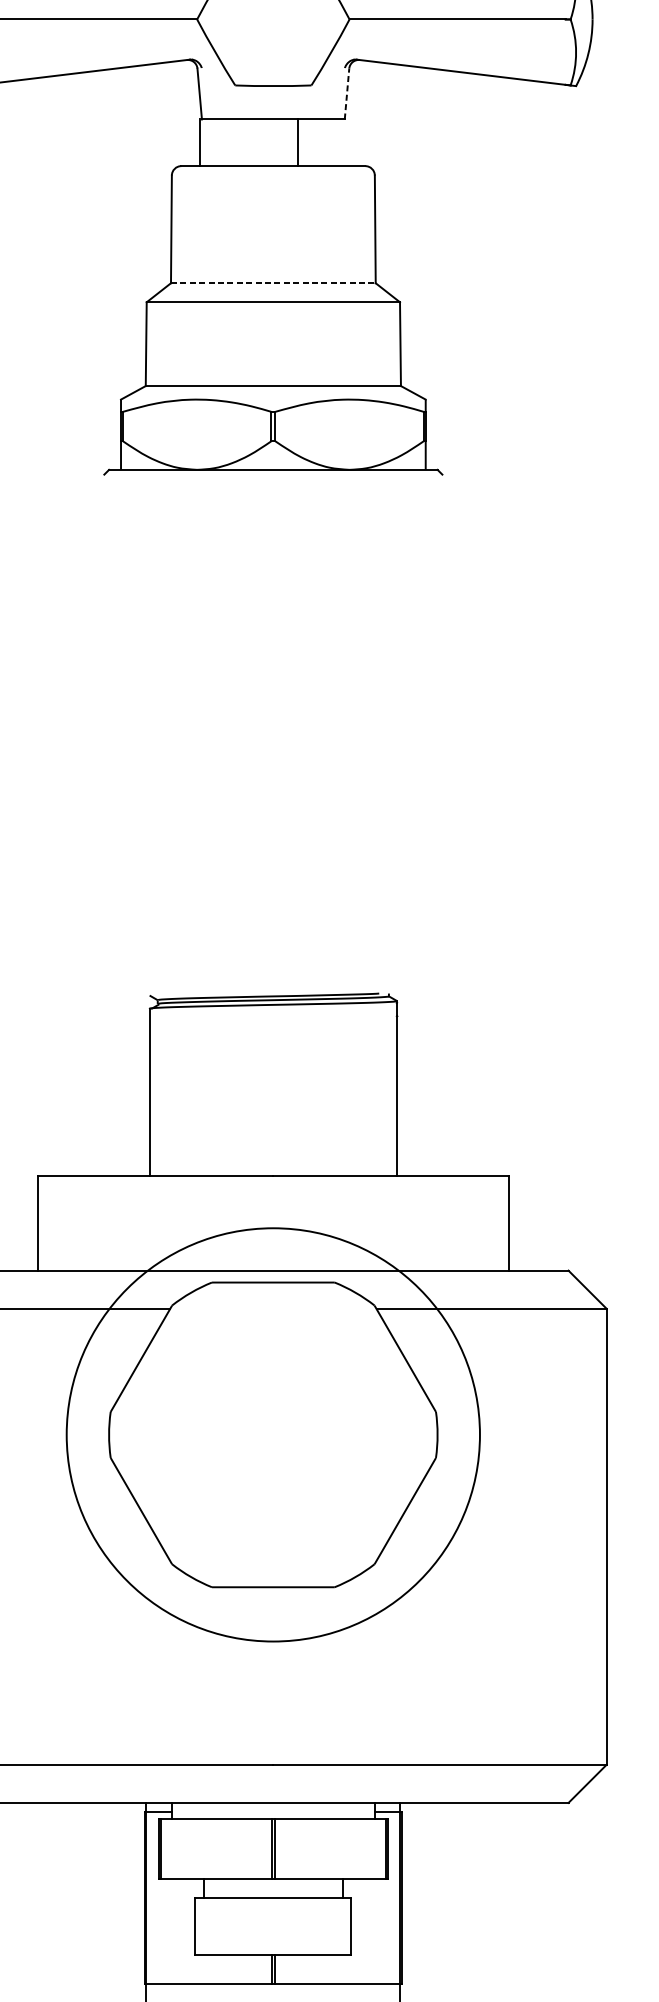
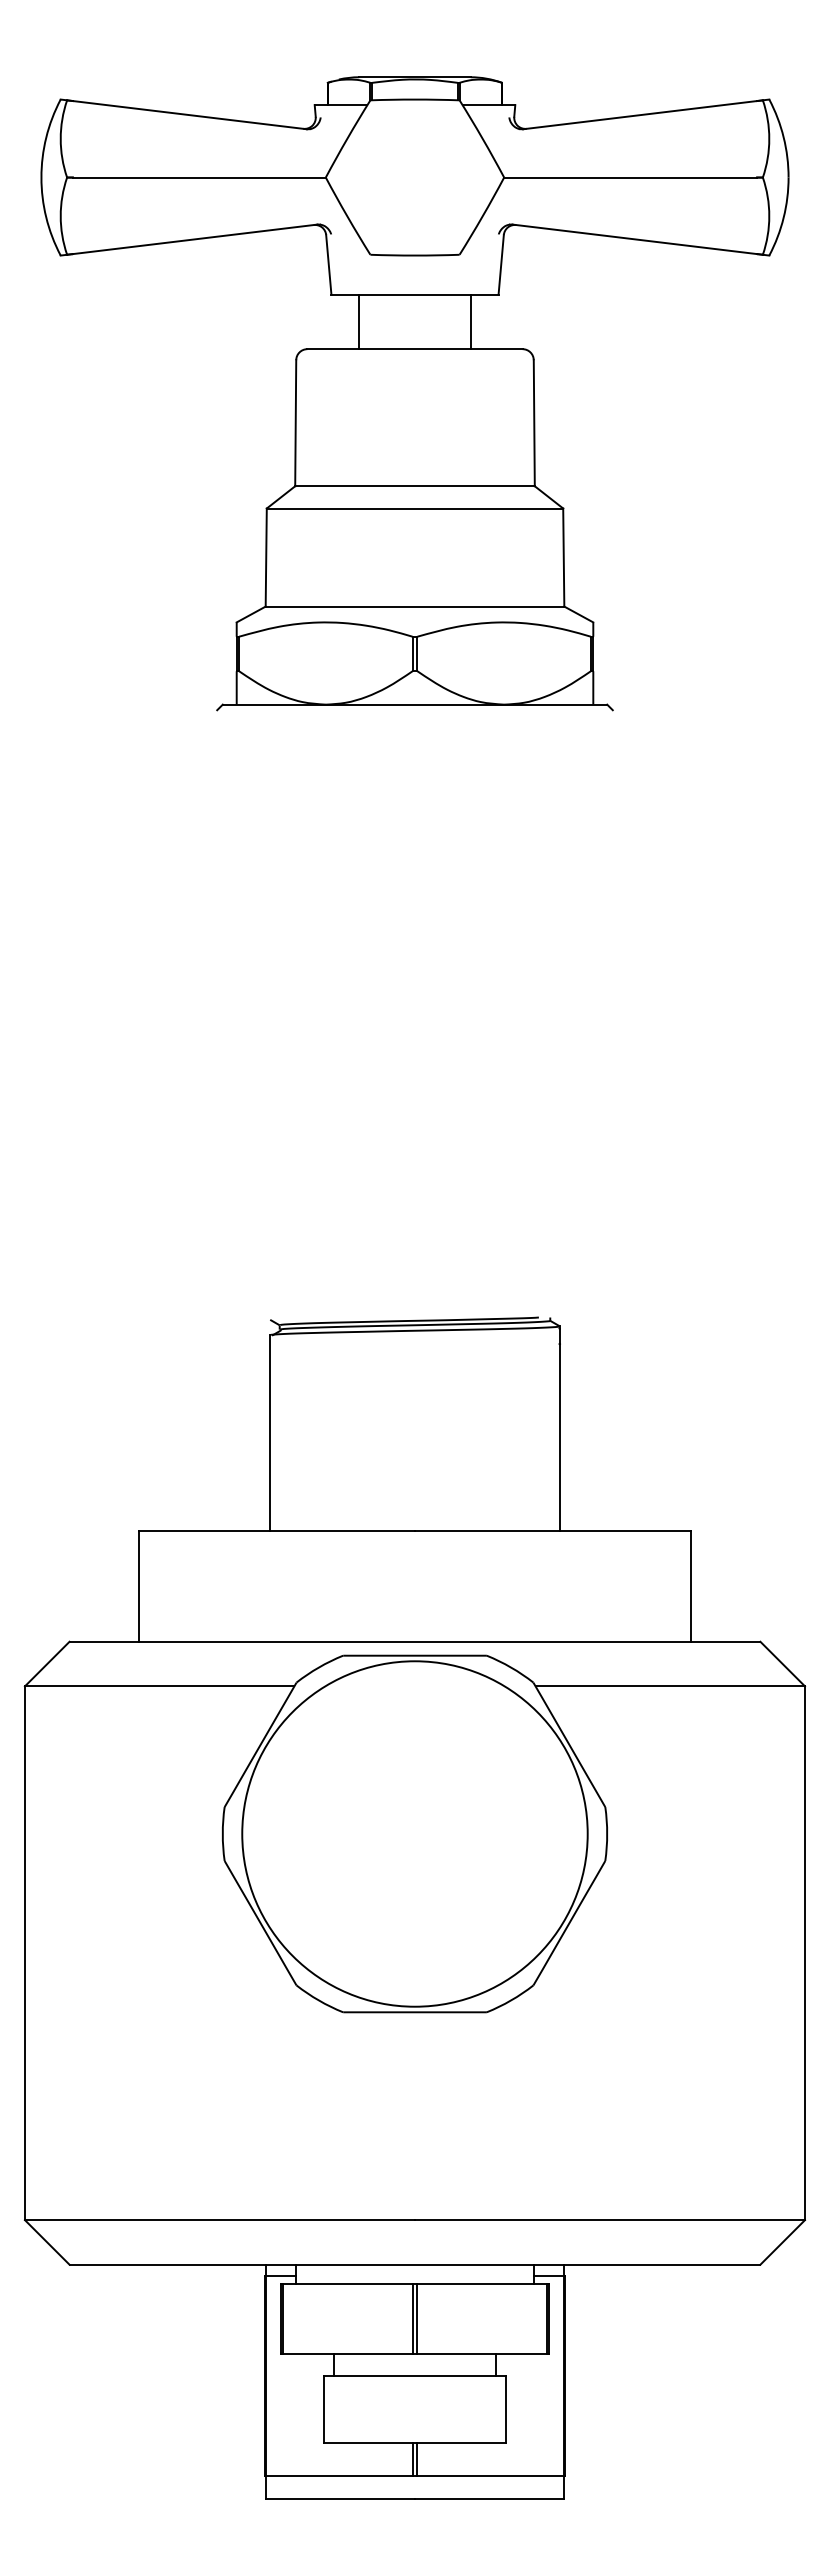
line: (347, 93) -> (501, 264), dashed -> solid
line: (200, 142) -> (359, 321), moved
line: (297, 142) -> (470, 321), moved
line: (273, 283) -> (415, 486), dashed -> solid
circle: (272, 1434) -> (414, 1833), size x0.71

